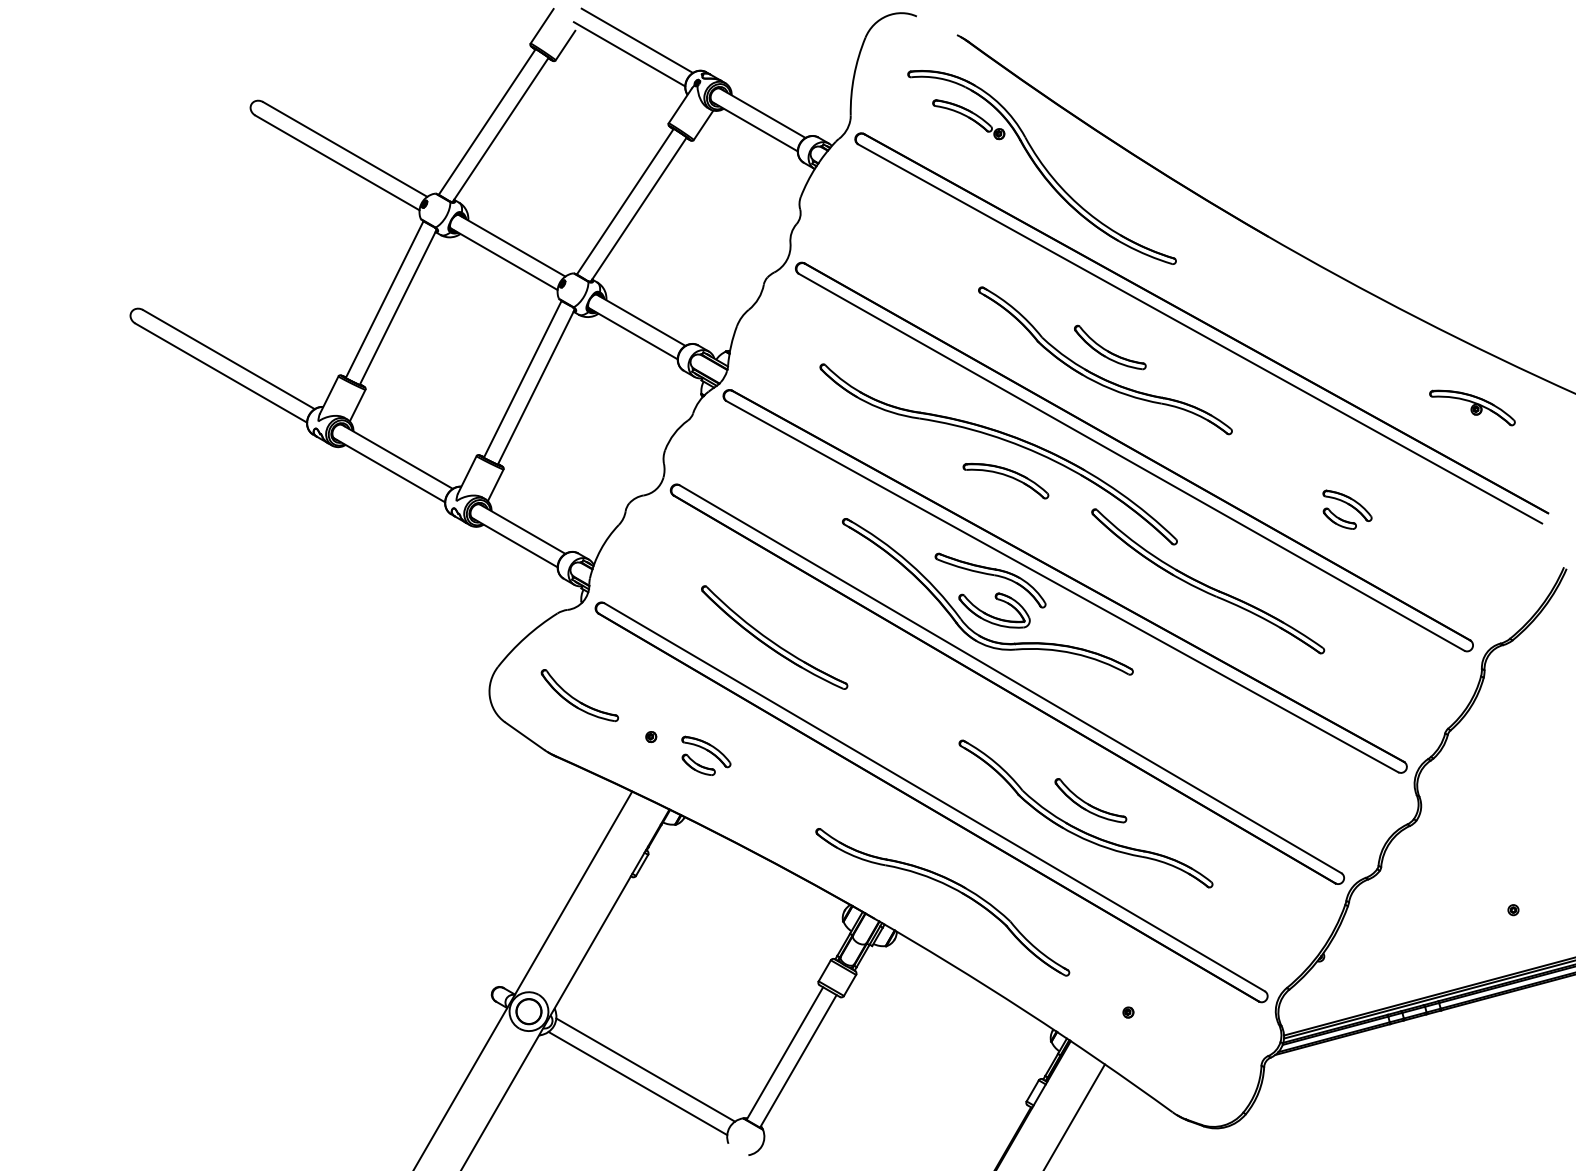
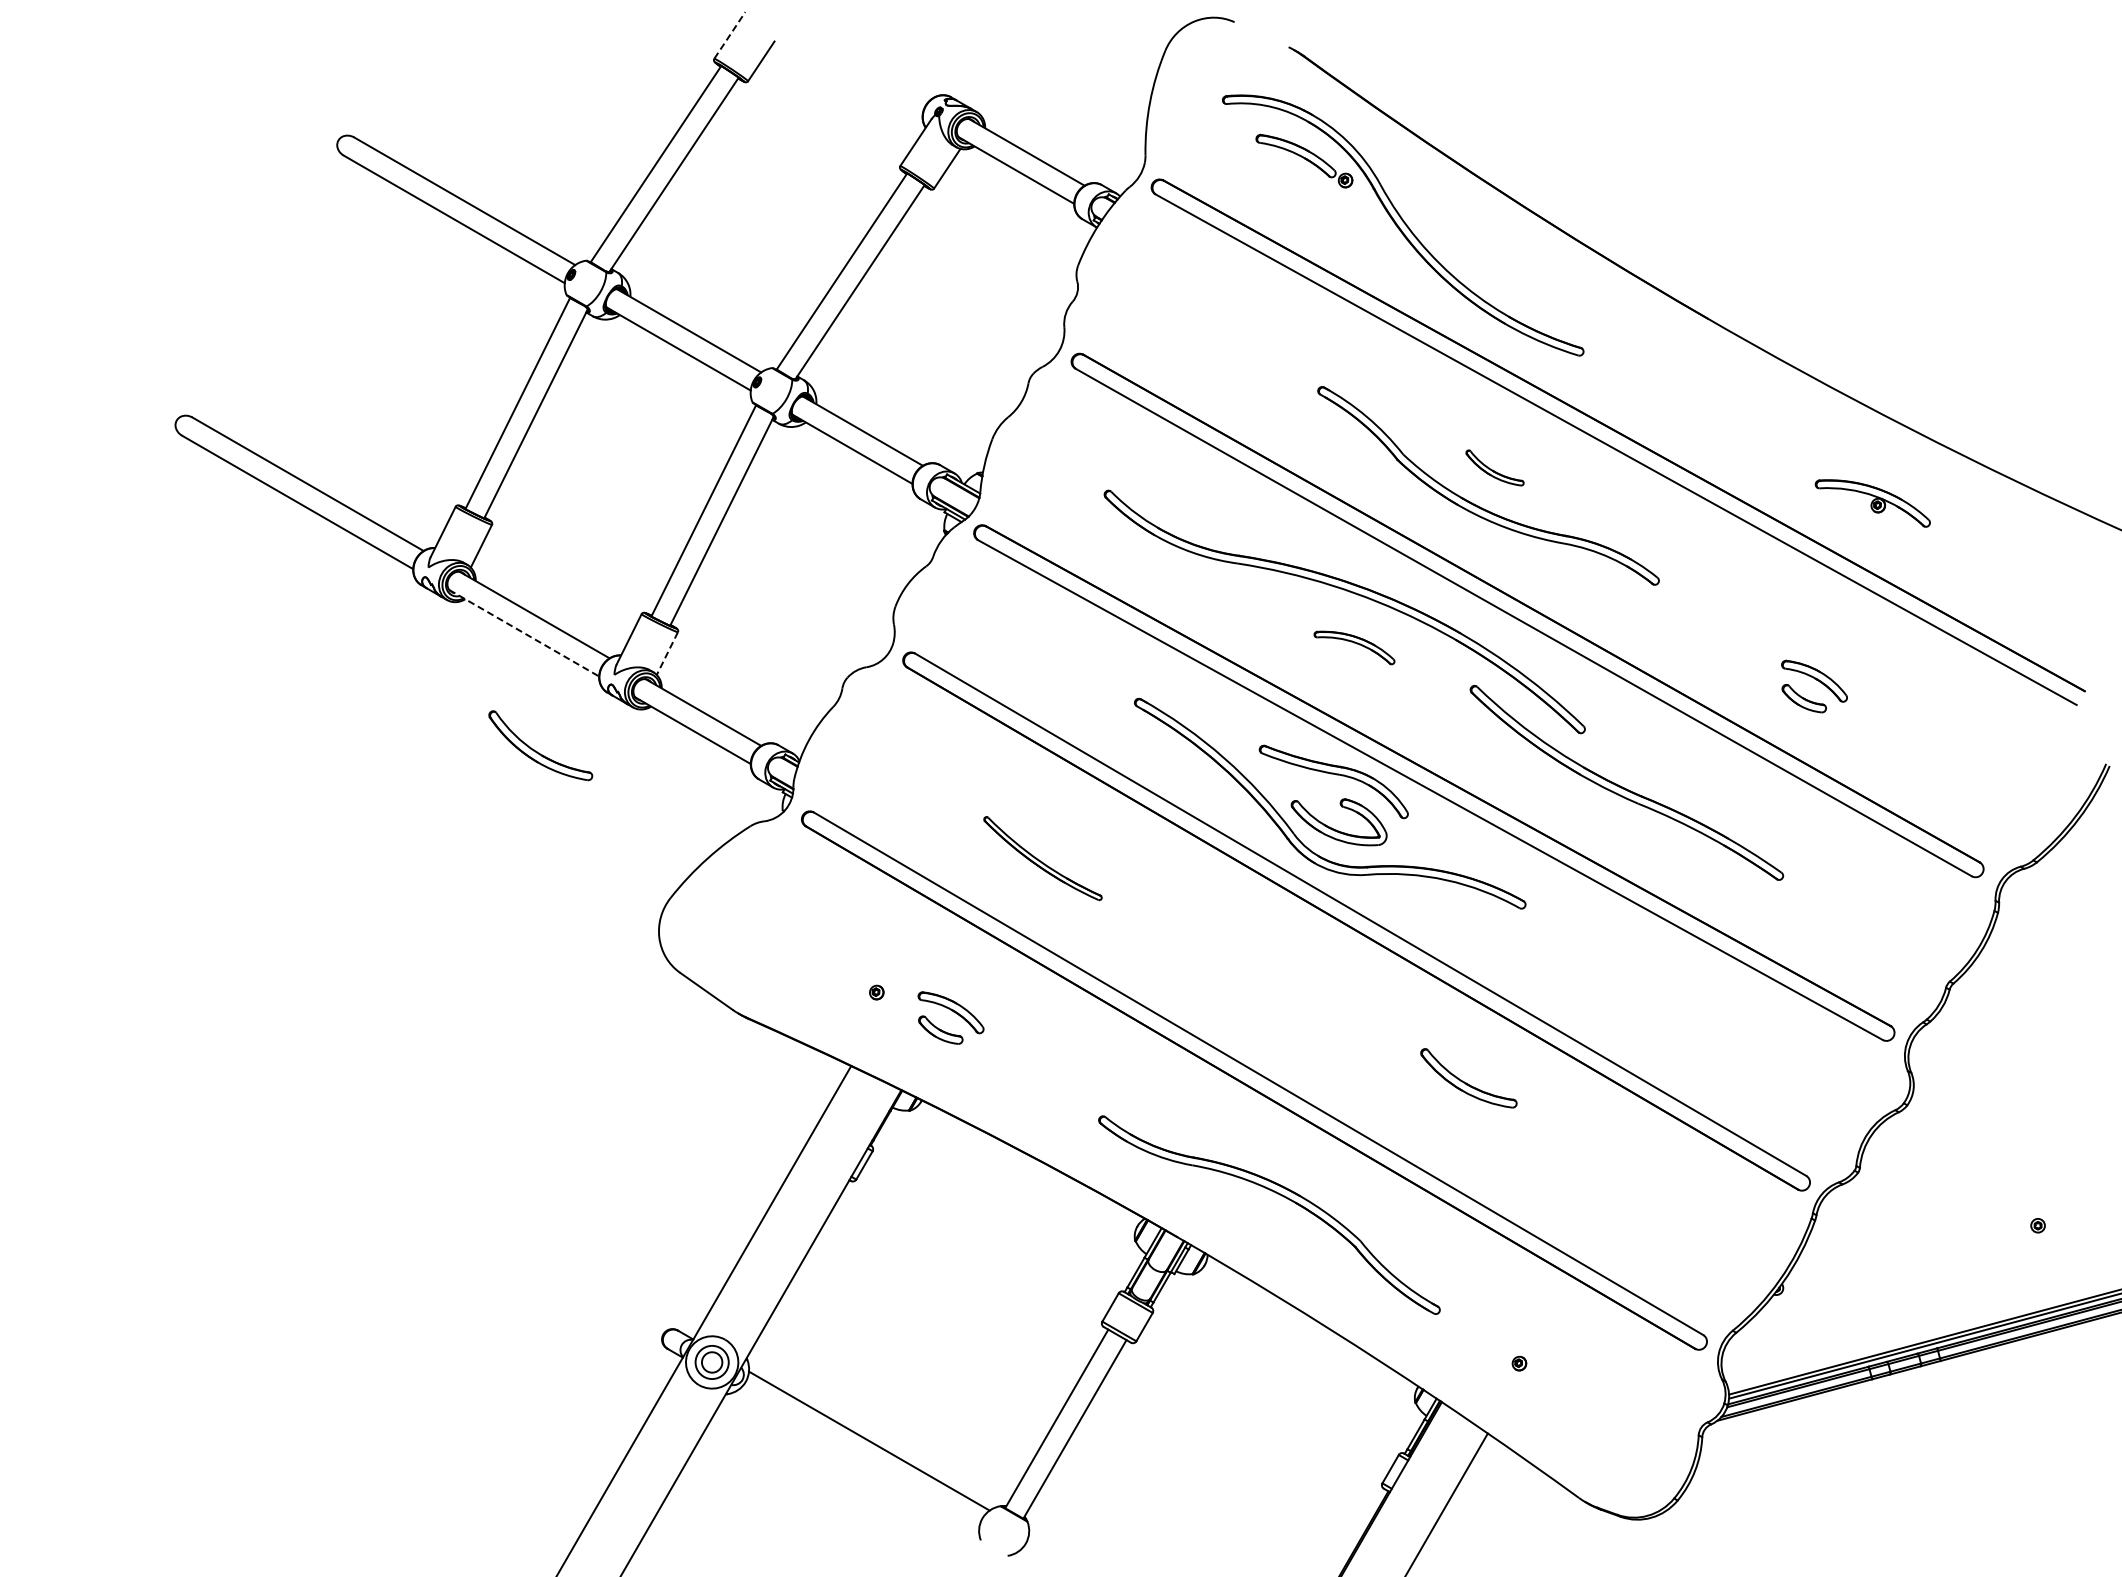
line: (541, 26) -> (729, 35), solid -> dashed
line: (637, 40) -> (858, 54), removed
line: (629, 53) -> (847, 72), removed
part: (1109, 347) -> (1494, 467), size x0.6
part: (1472, 408) -> (1872, 503), moved
line: (389, 470) -> (524, 633), solid -> dashed
part: (1005, 480) -> (1354, 647), size x0.7
line: (495, 485) -> (667, 653), solid -> dashed
part: (774, 637) -> (1042, 858), size x0.6
part: (576, 699) -> (536, 750), moved
part: (1079, 829) -> (1453, 1116), removed
circle: (529, 1011) -> (712, 1362), size x0.6
line: (637, 1082) -> (858, 1458), removed

